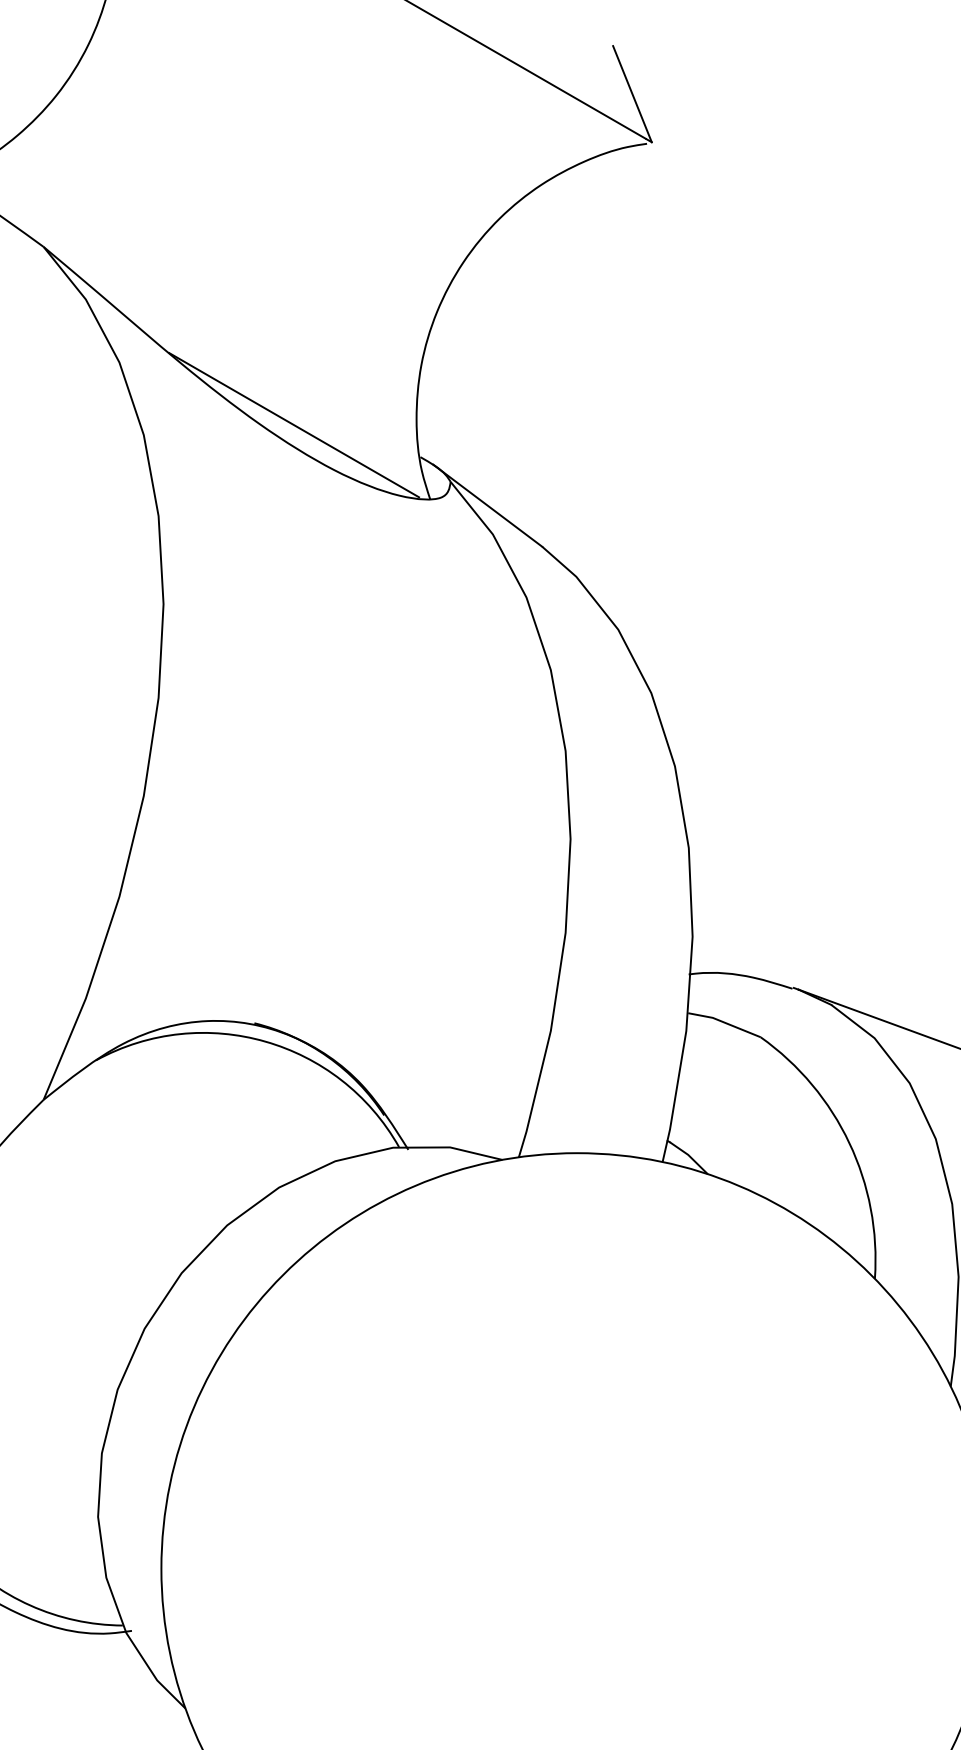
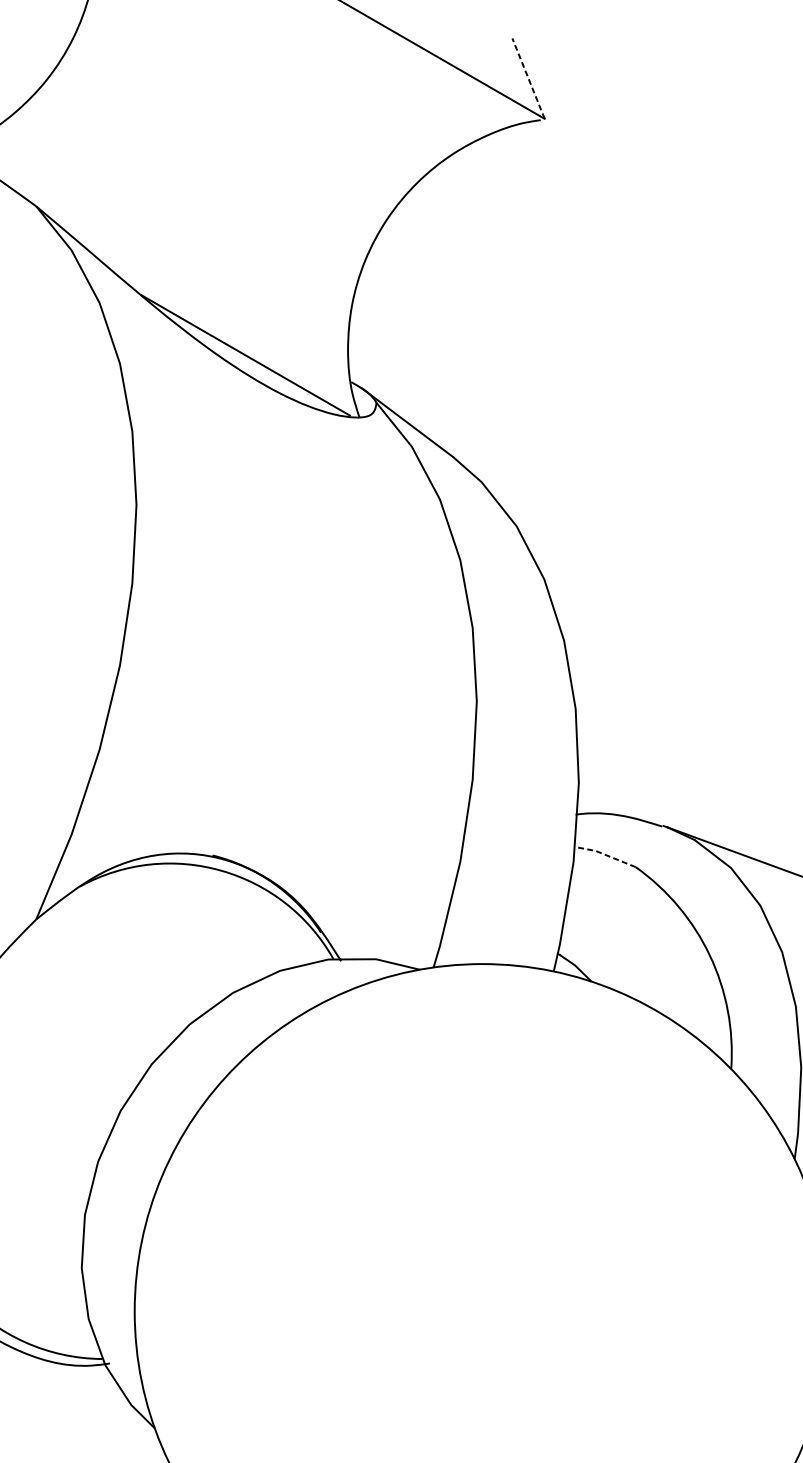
line: (632, 94) -> (528, 78), solid -> dashed
line: (723, 1022) -> (604, 854), solid -> dashed

